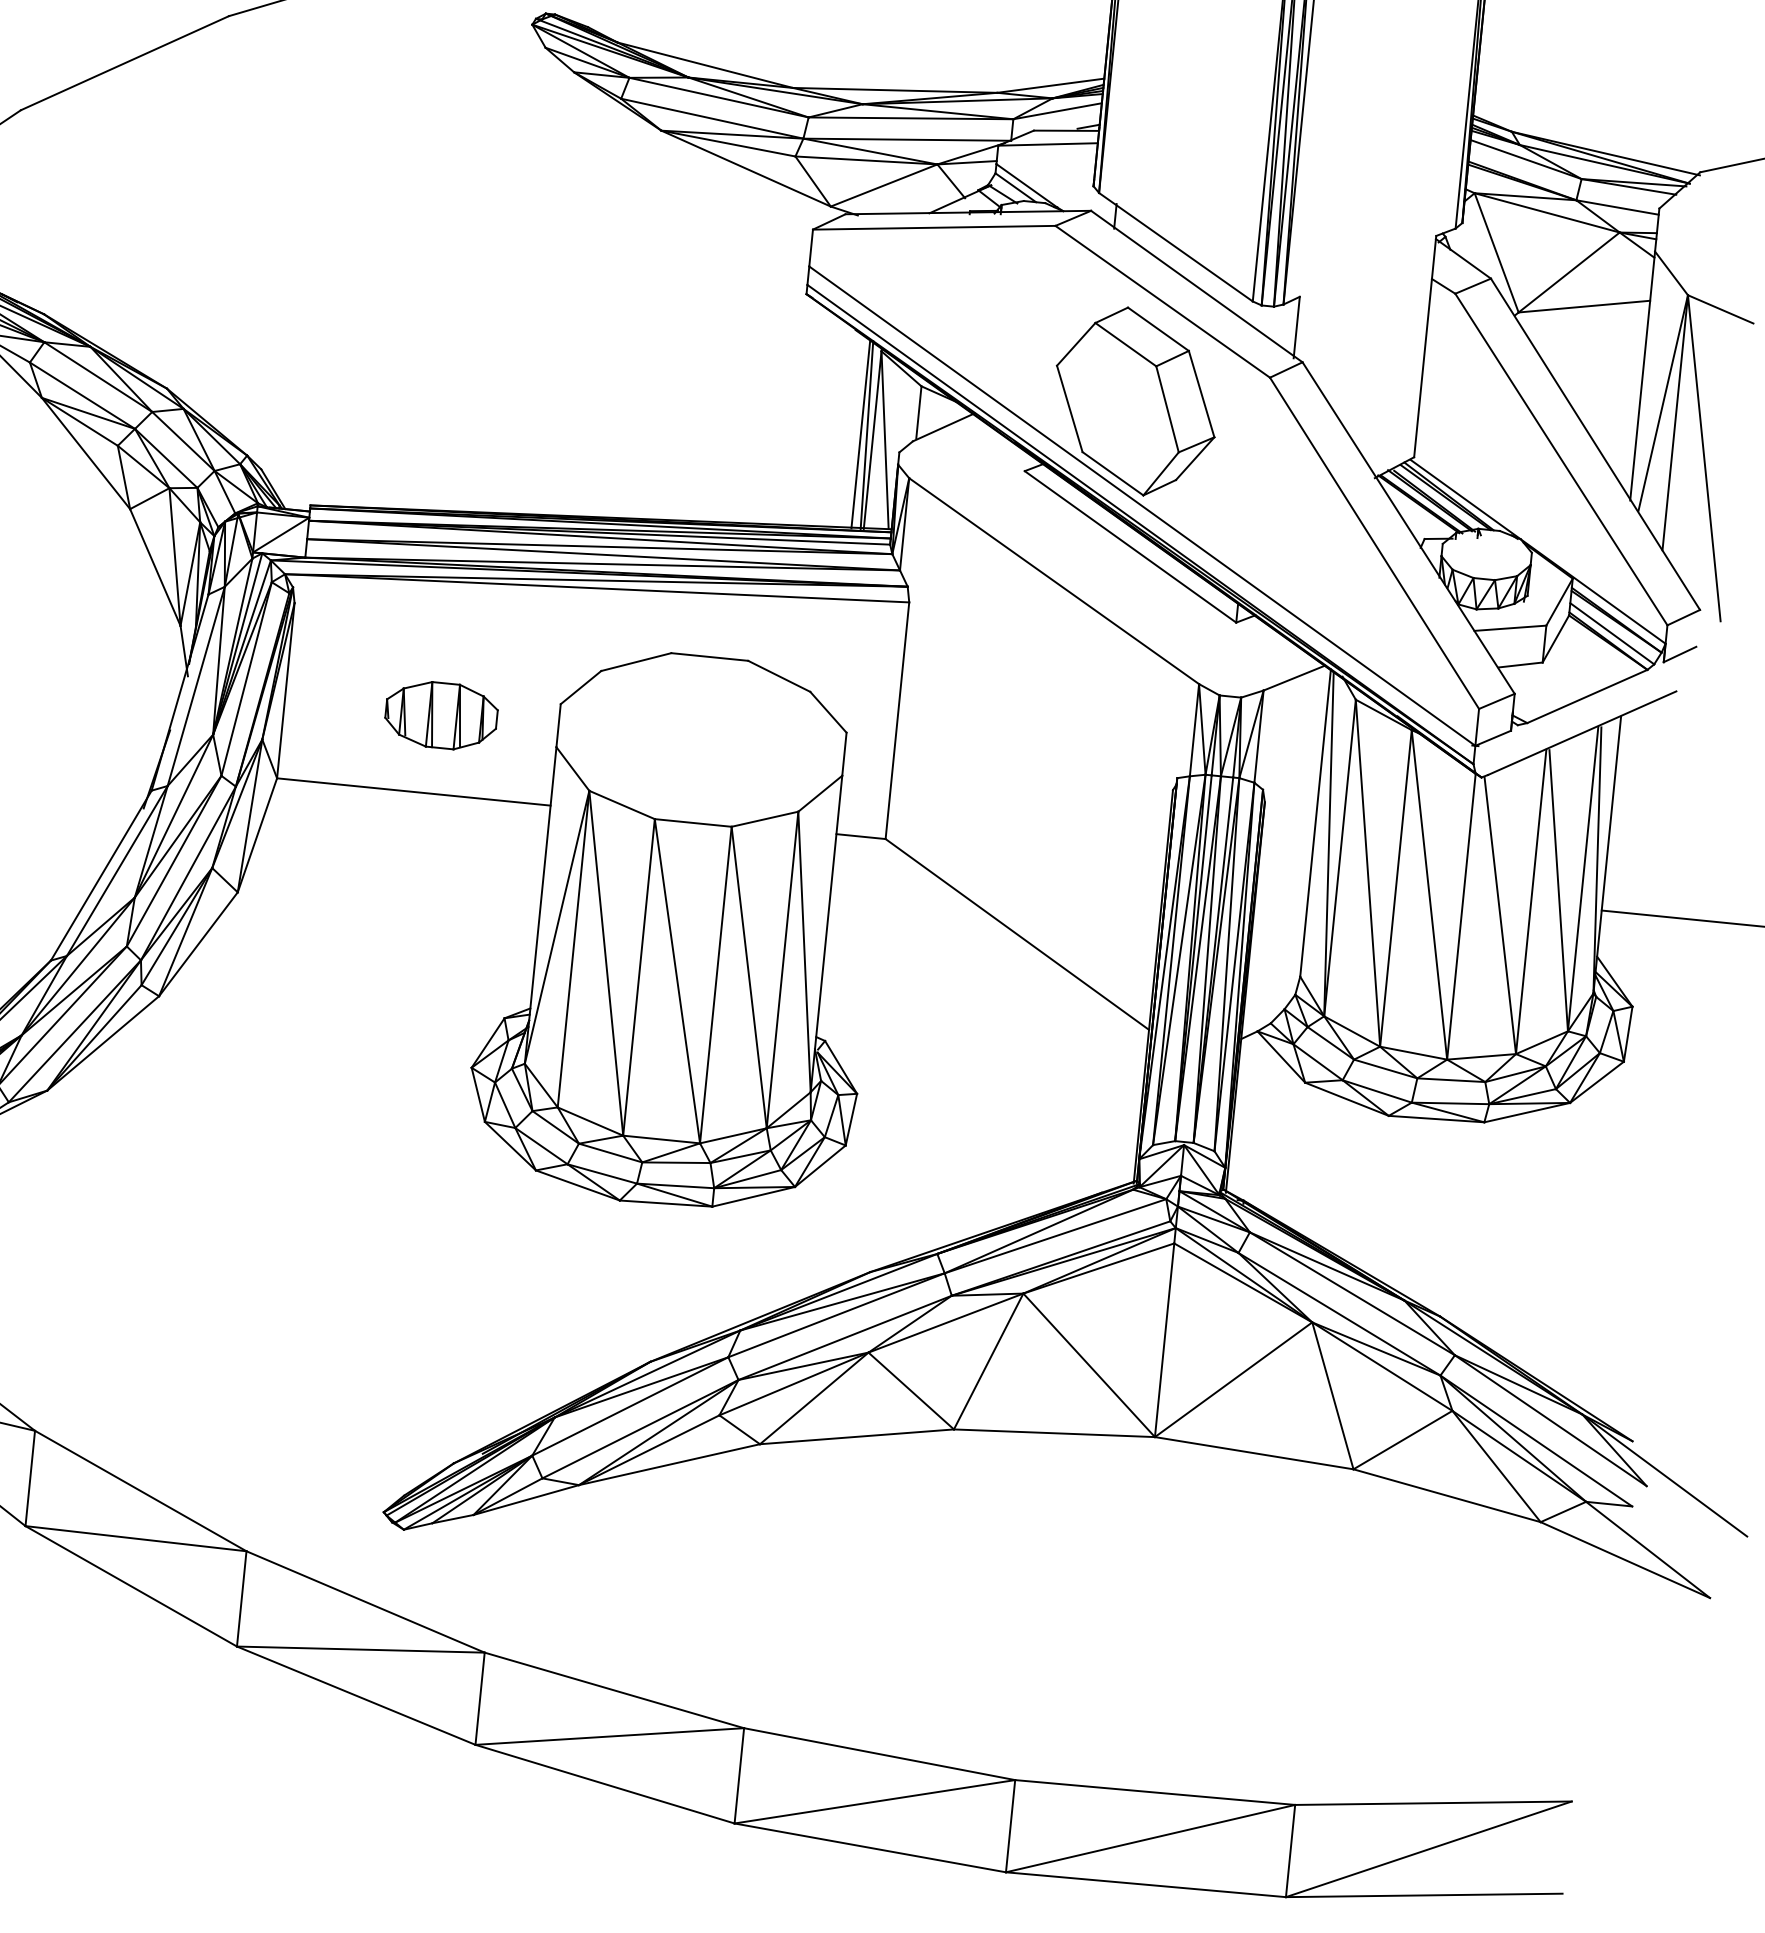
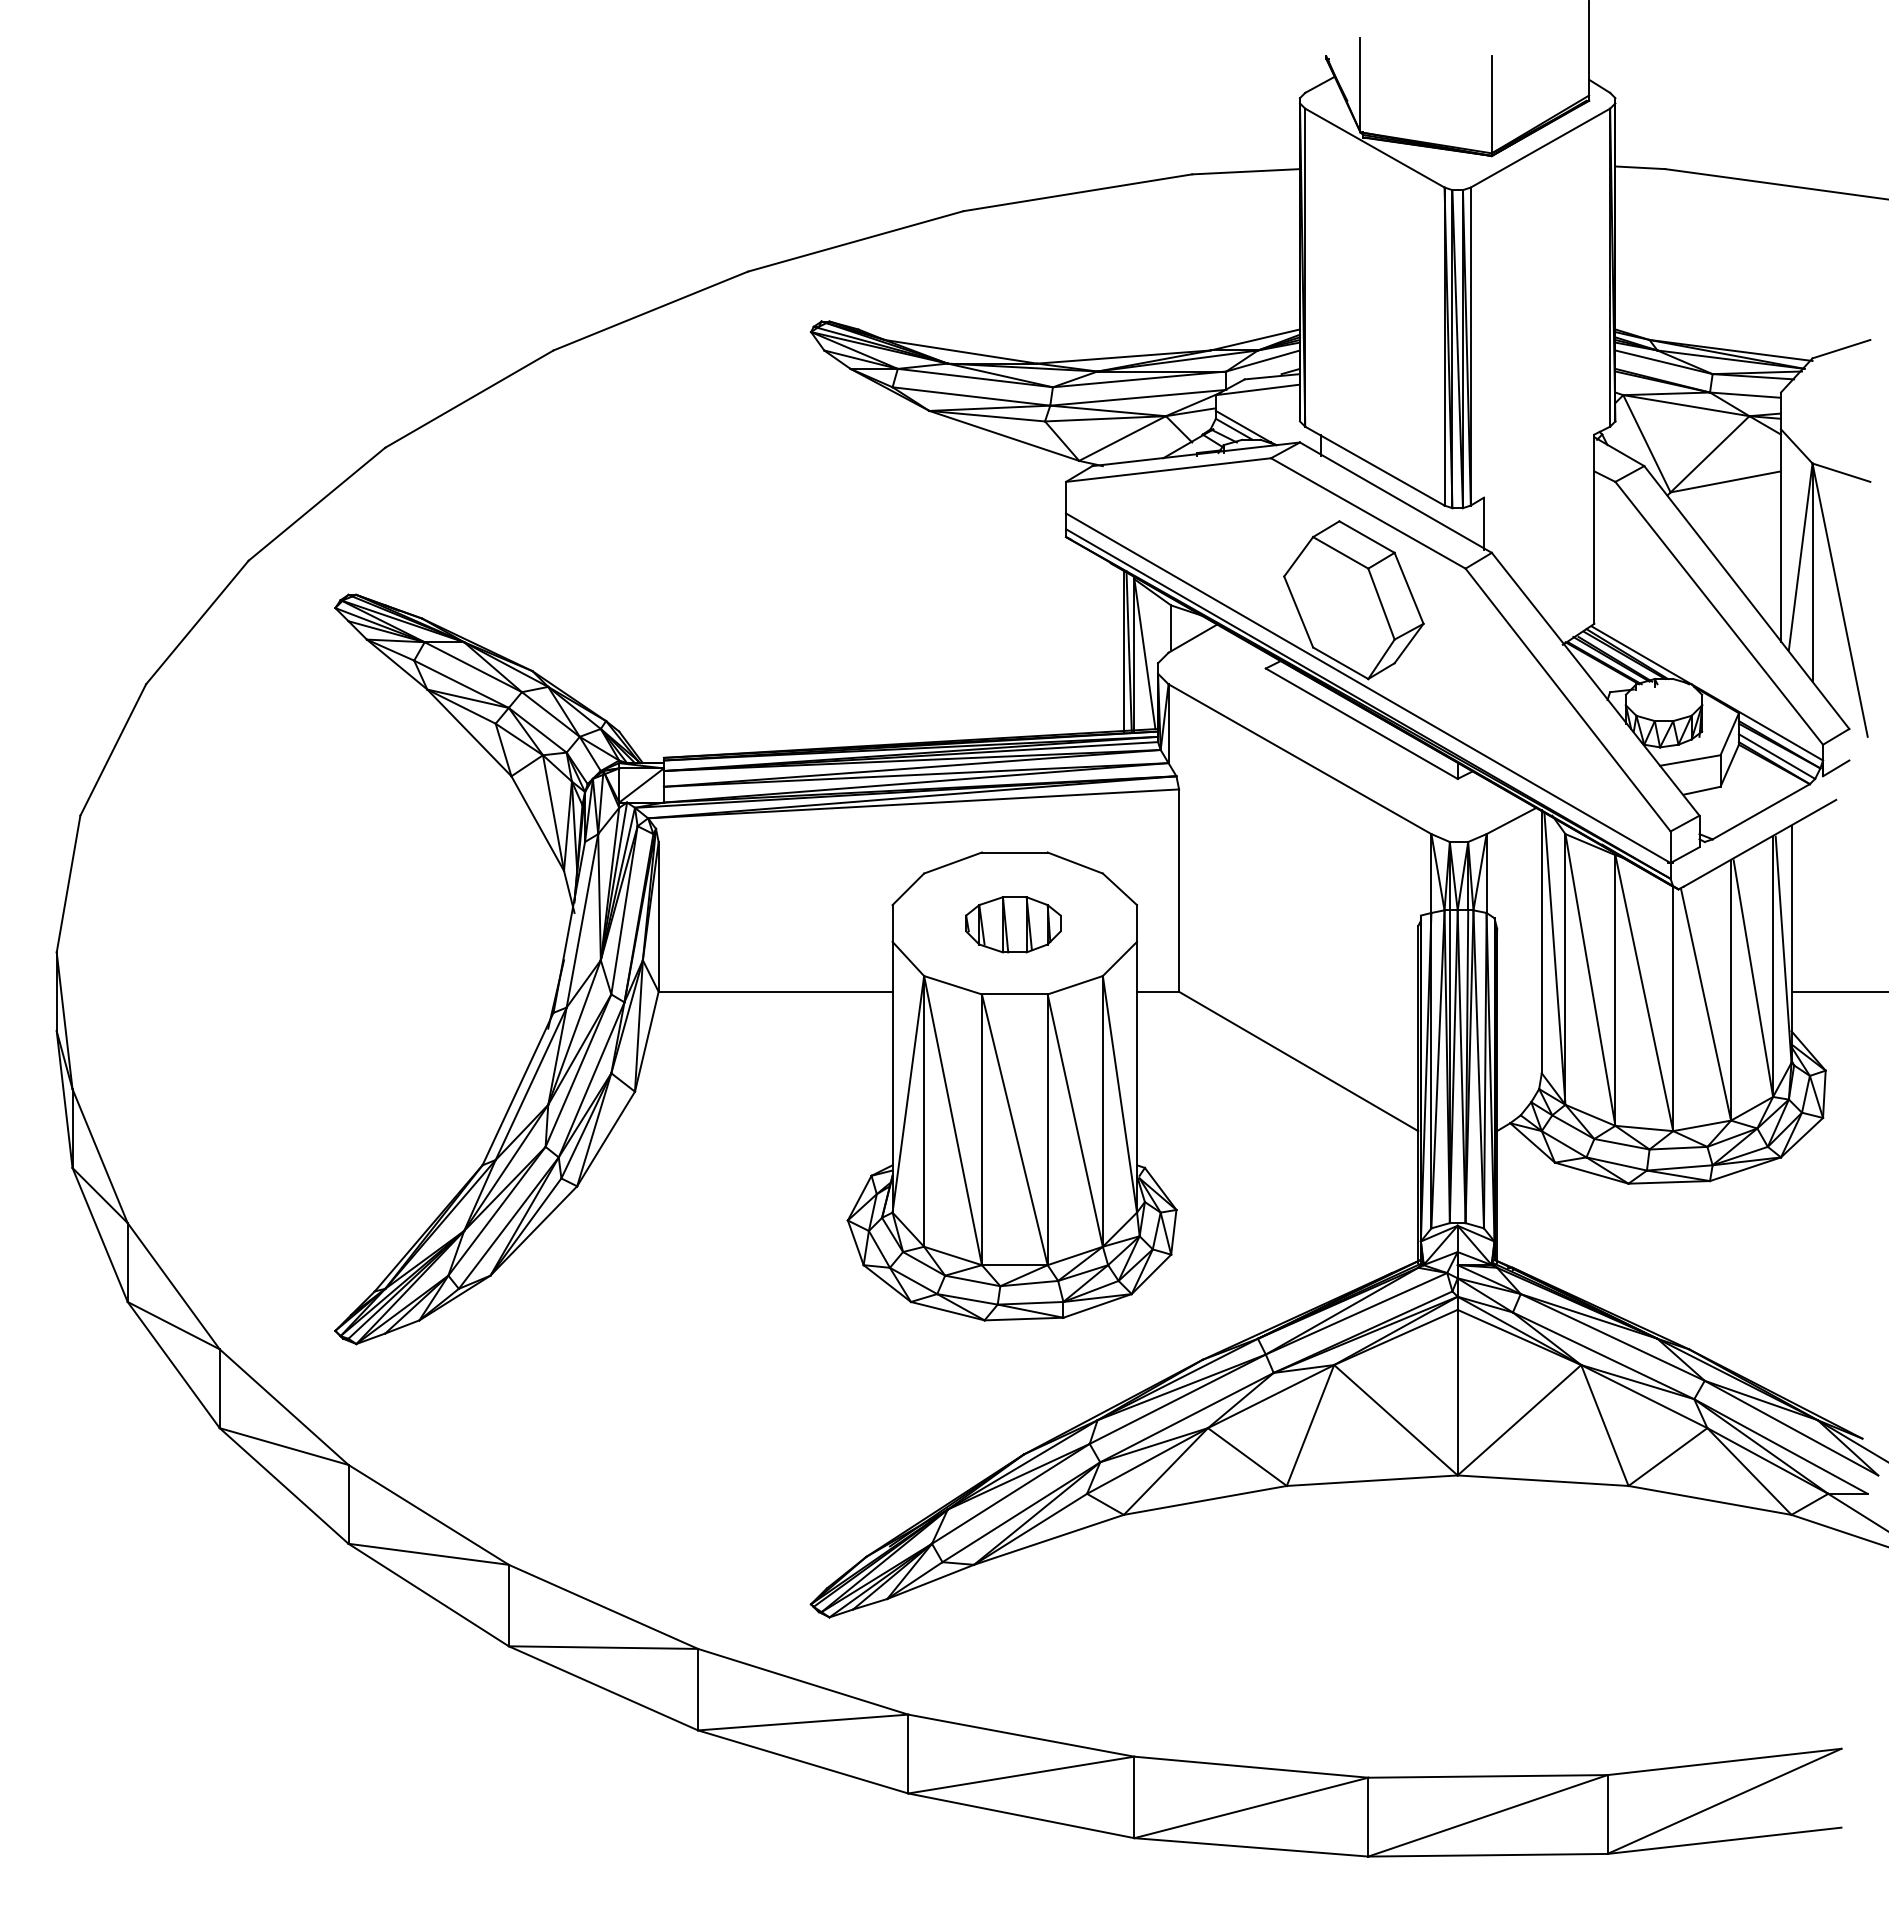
part: (441, 715) -> (1013, 924), moved

